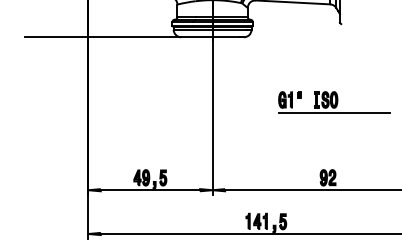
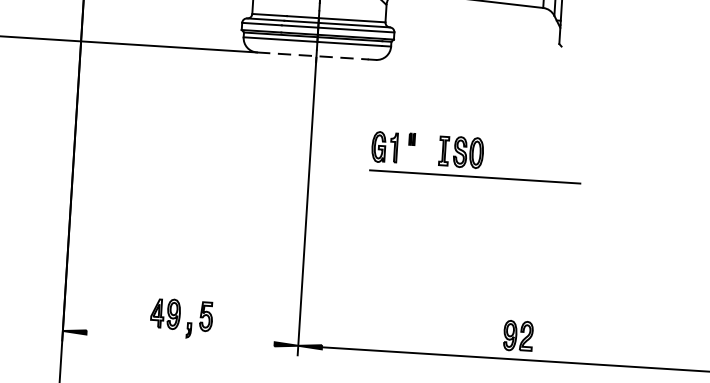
line: (211, 37) -> (314, 56), solid -> dashed
part: (334, 102) -> (477, 157), moved
line: (150, 190) -> (180, 338), removed

